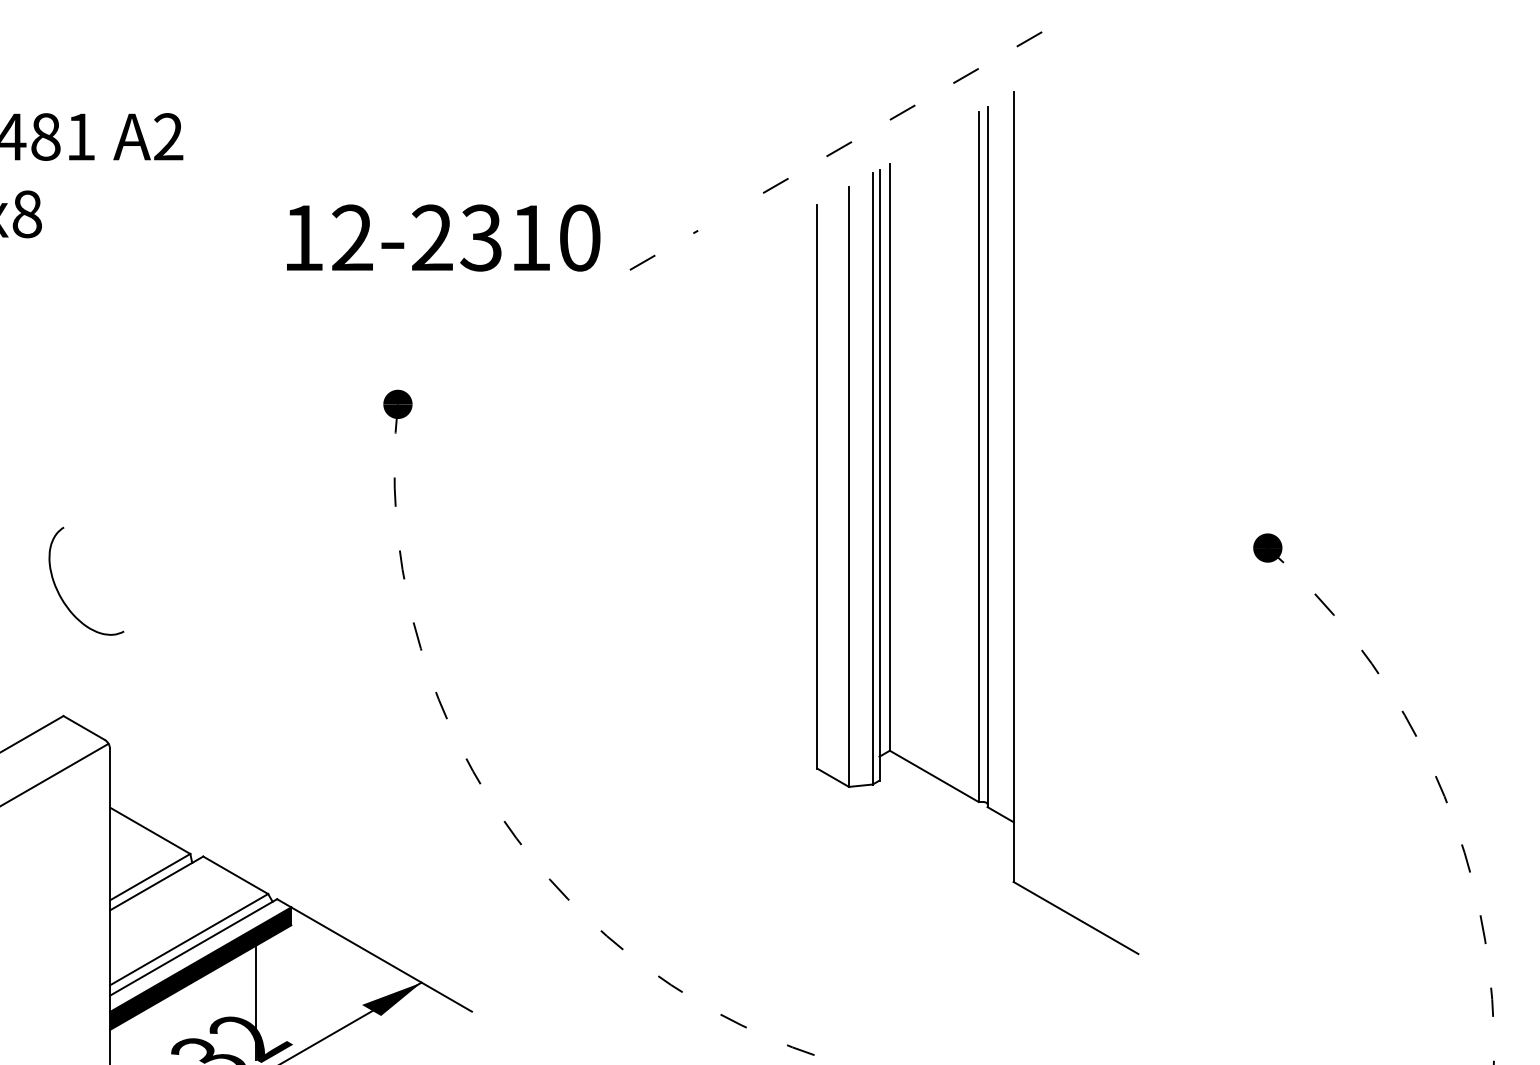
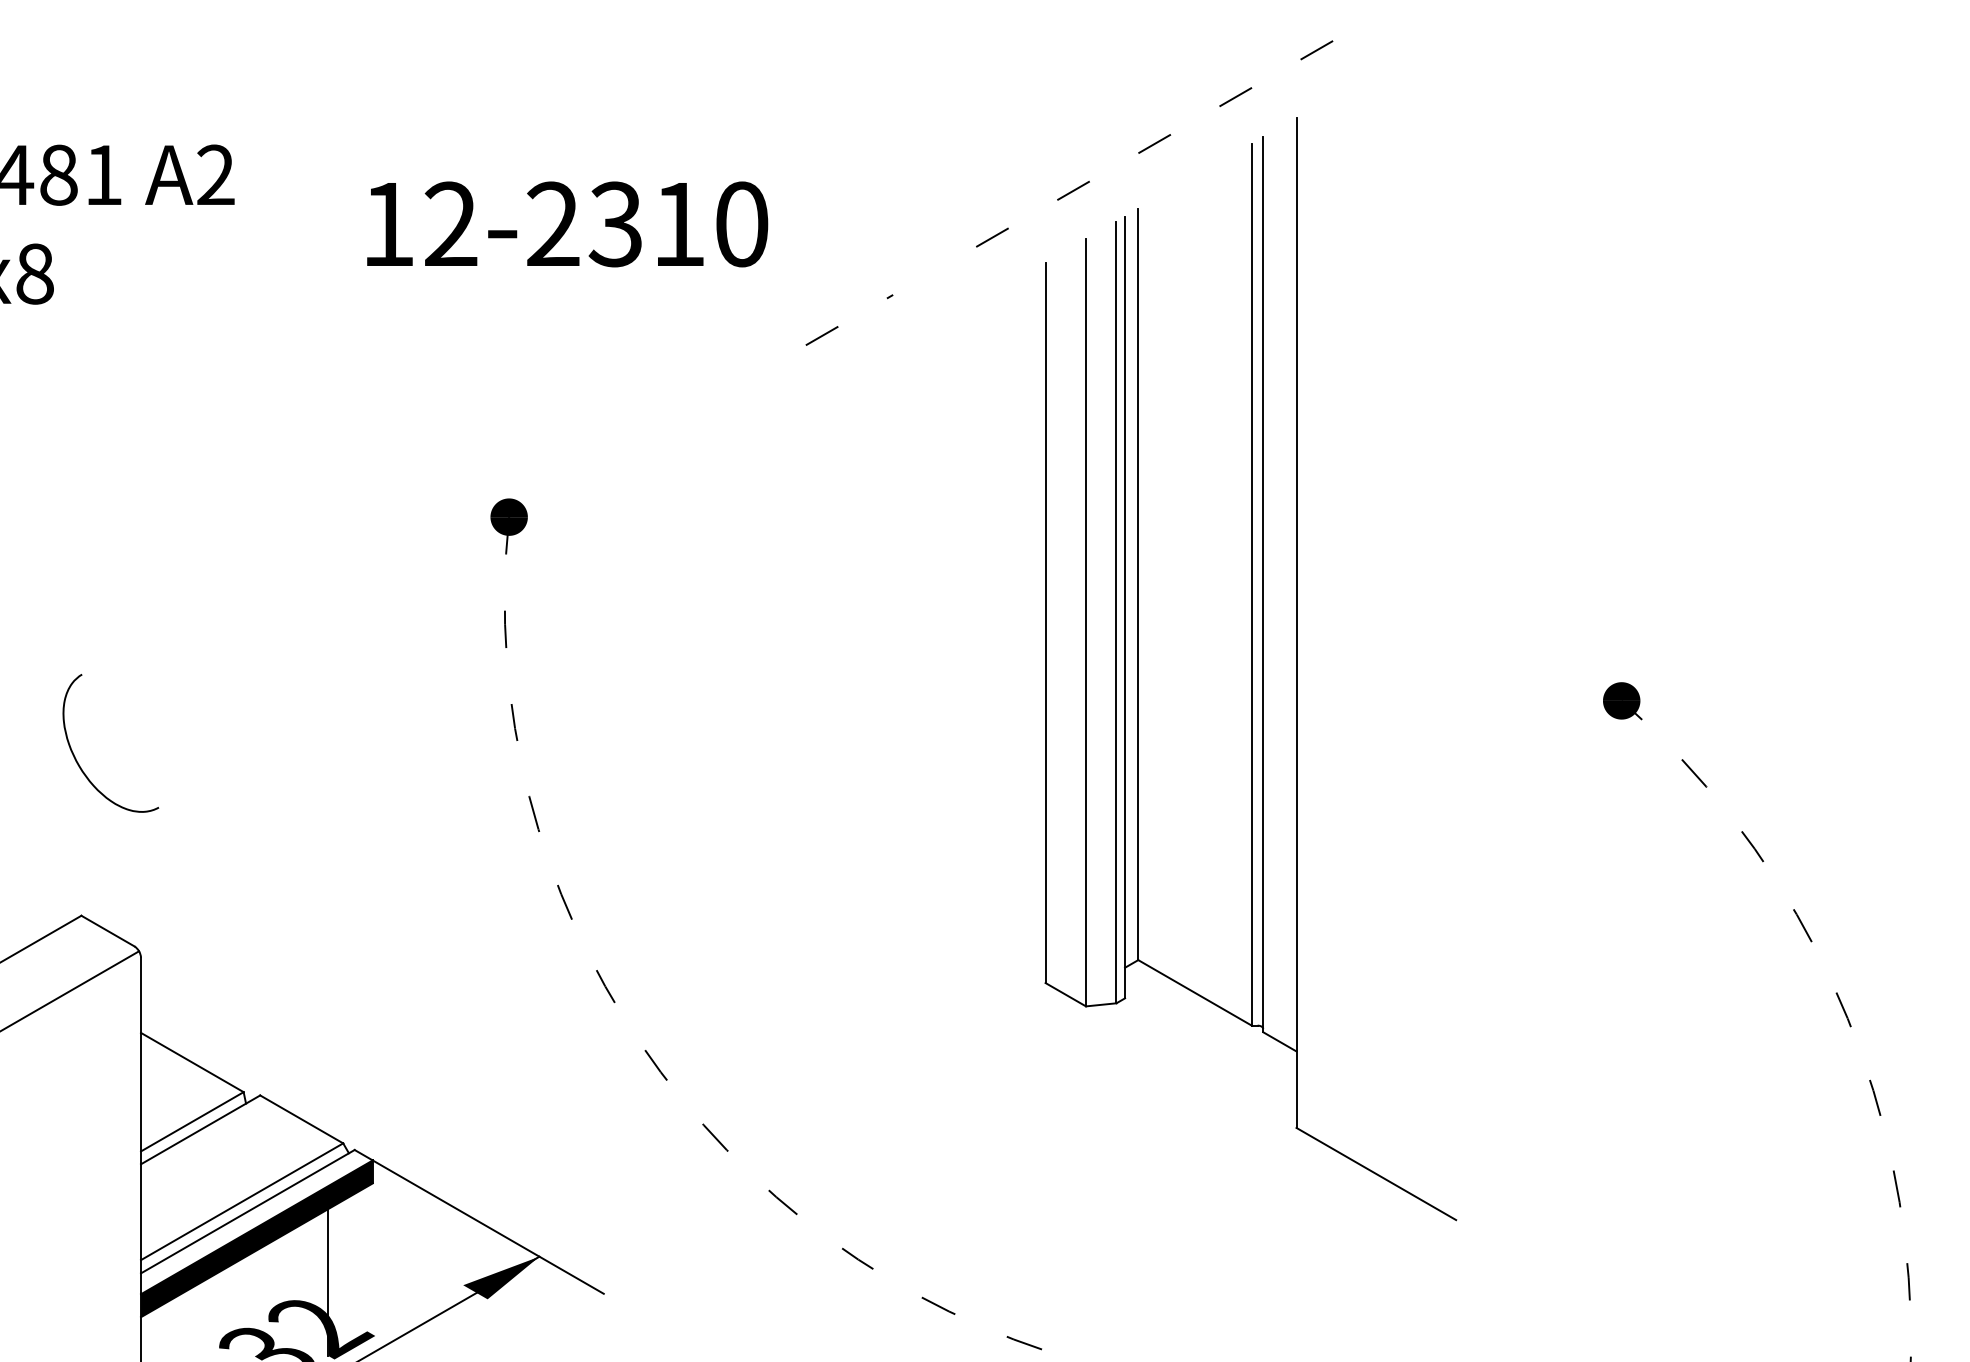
text: (443, 238) -> (567, 224), moved

